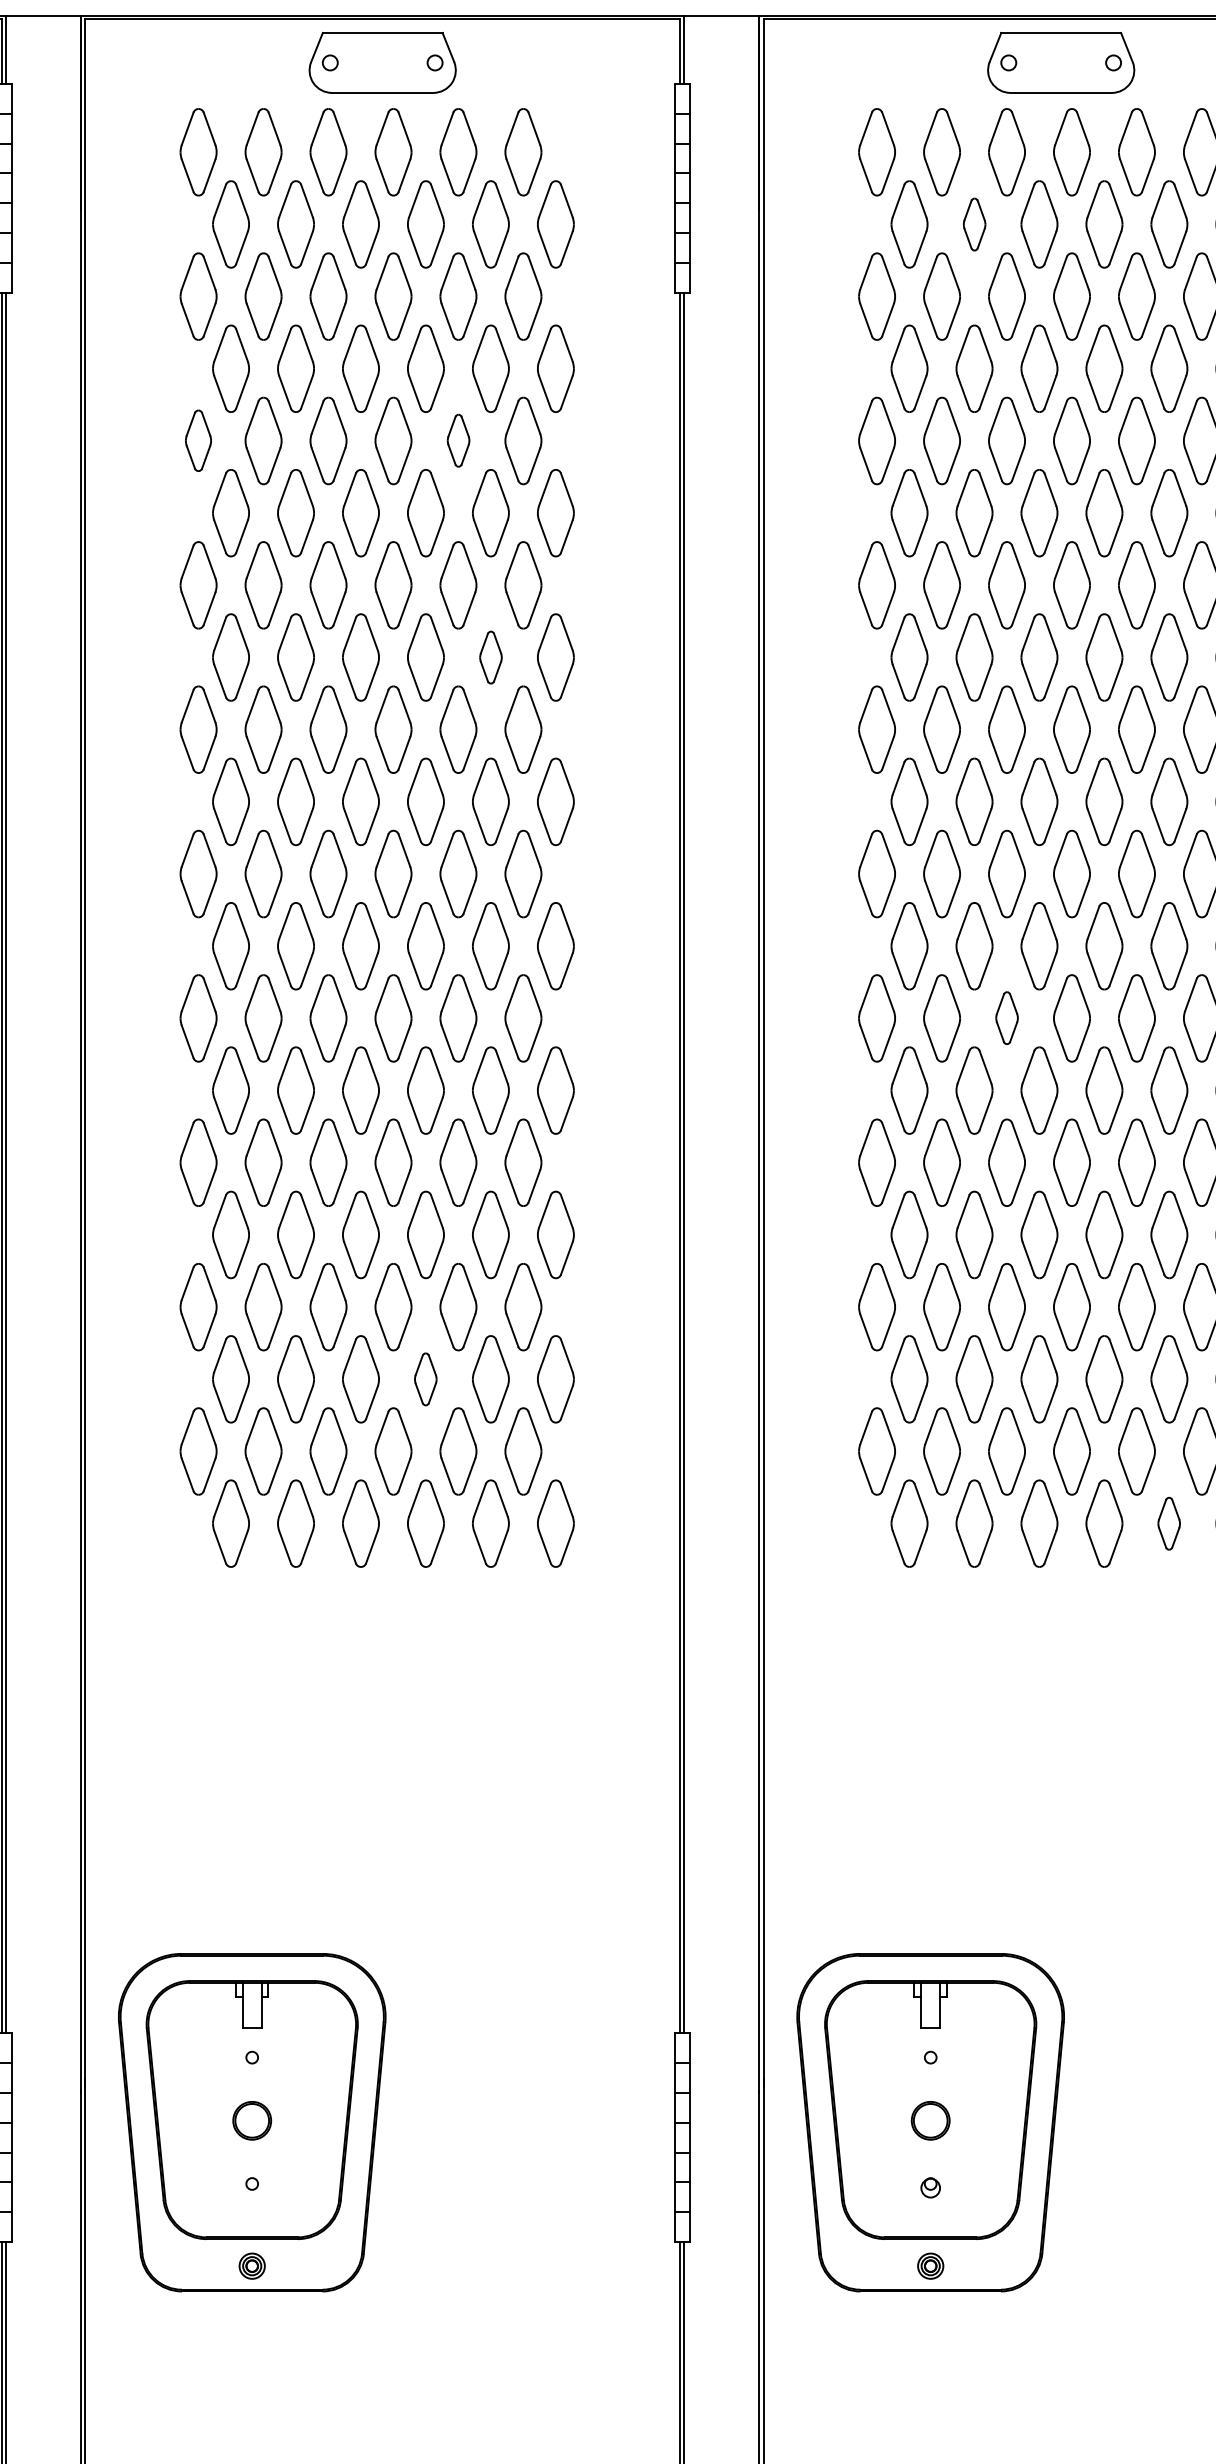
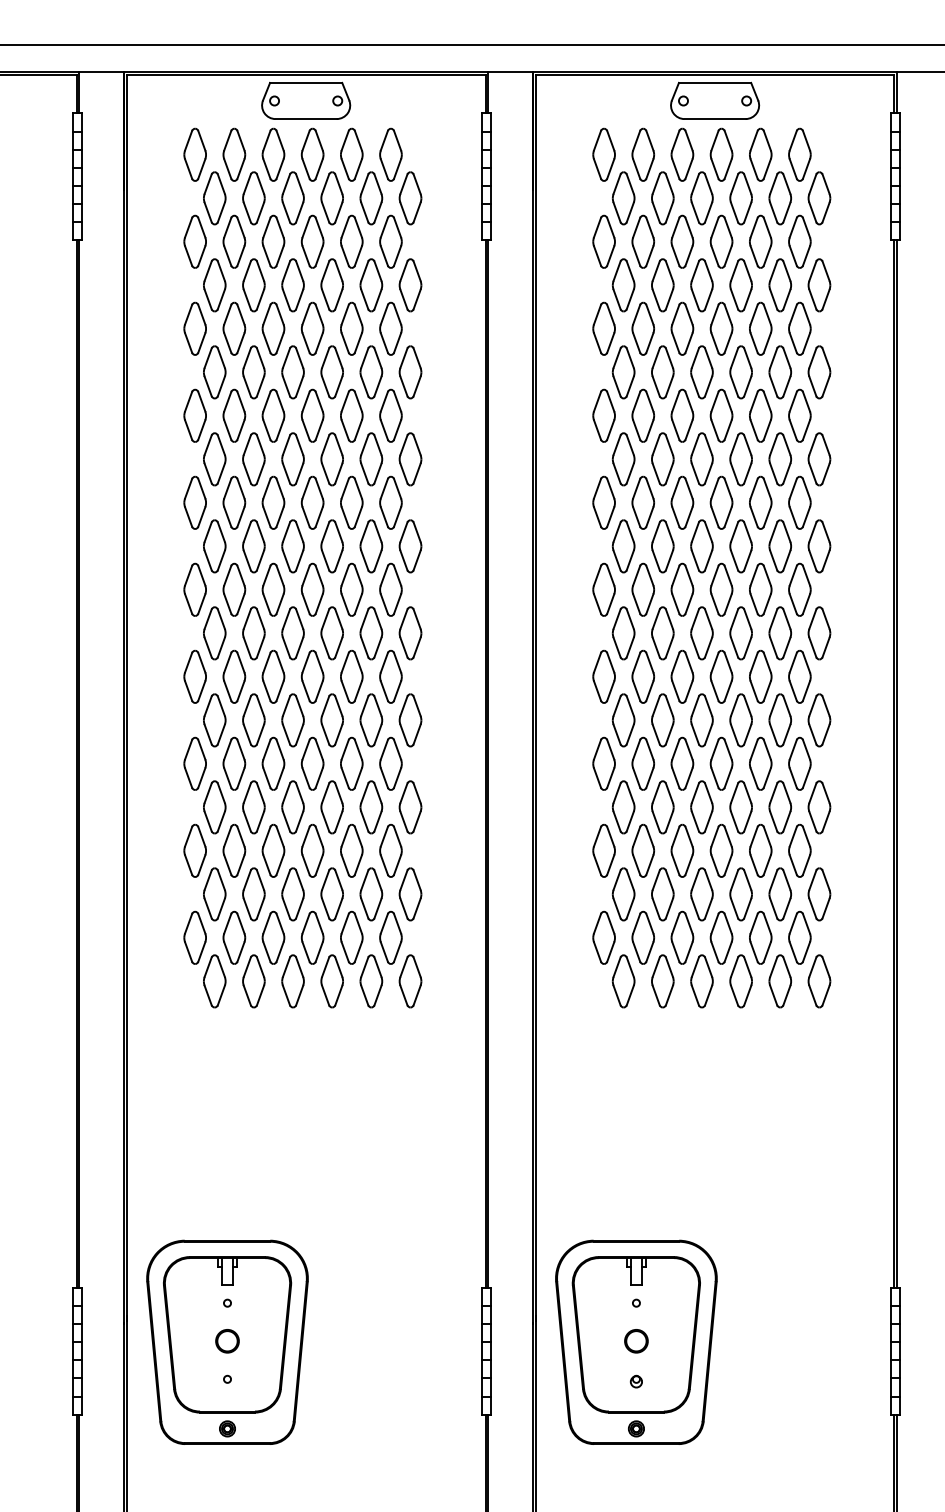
part: (973, 224) -> (662, 198), size x1.67
part: (197, 440) -> (194, 328), size x1.43
part: (457, 440) -> (351, 328), size x1.67
part: (491, 657) -> (371, 459), size x1.67
part: (1007, 1017) -> (682, 676), size x1.67
part: (424, 1379) -> (331, 894), size x1.67
part: (1168, 1523) -> (779, 981), size x1.67

